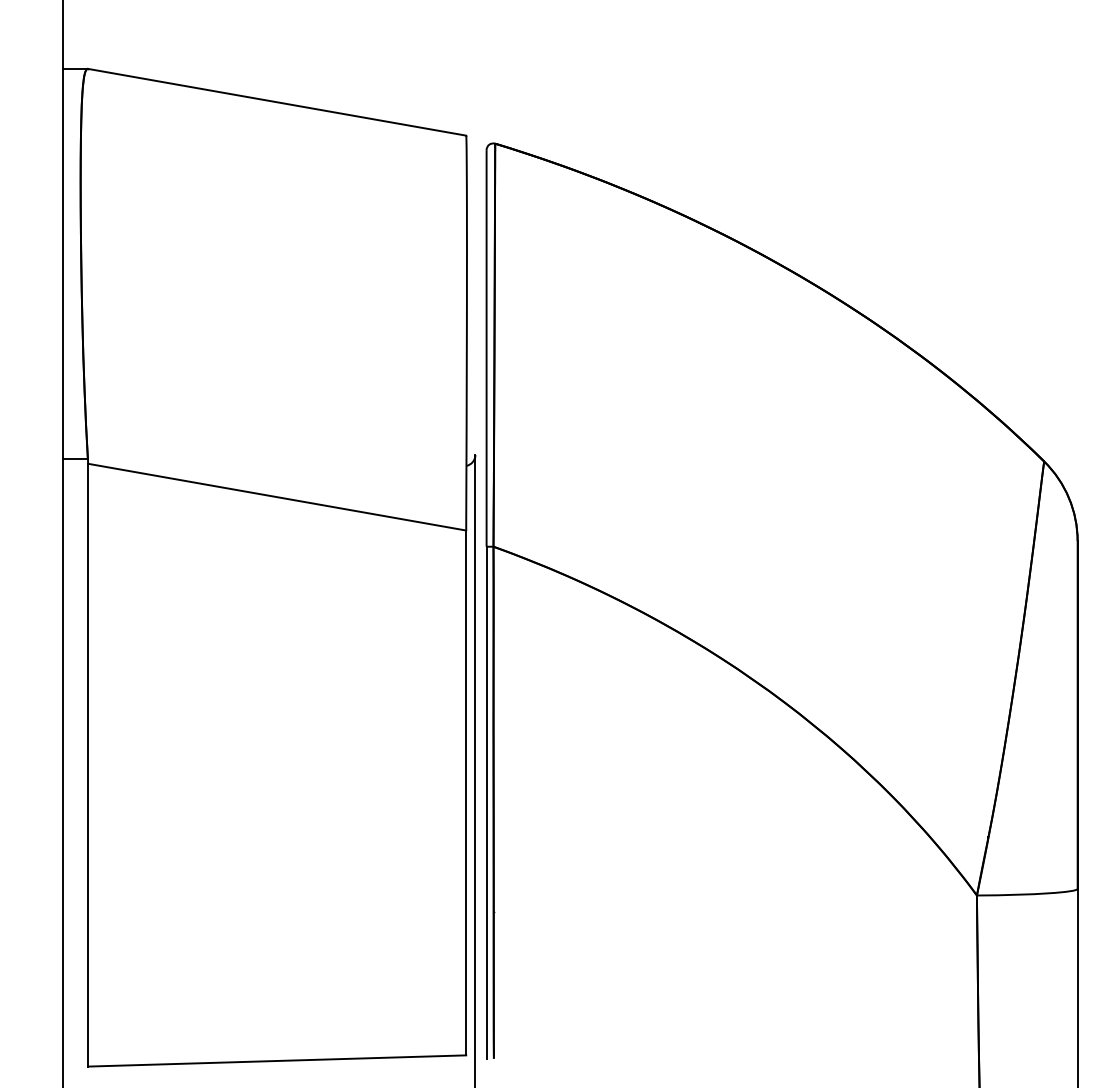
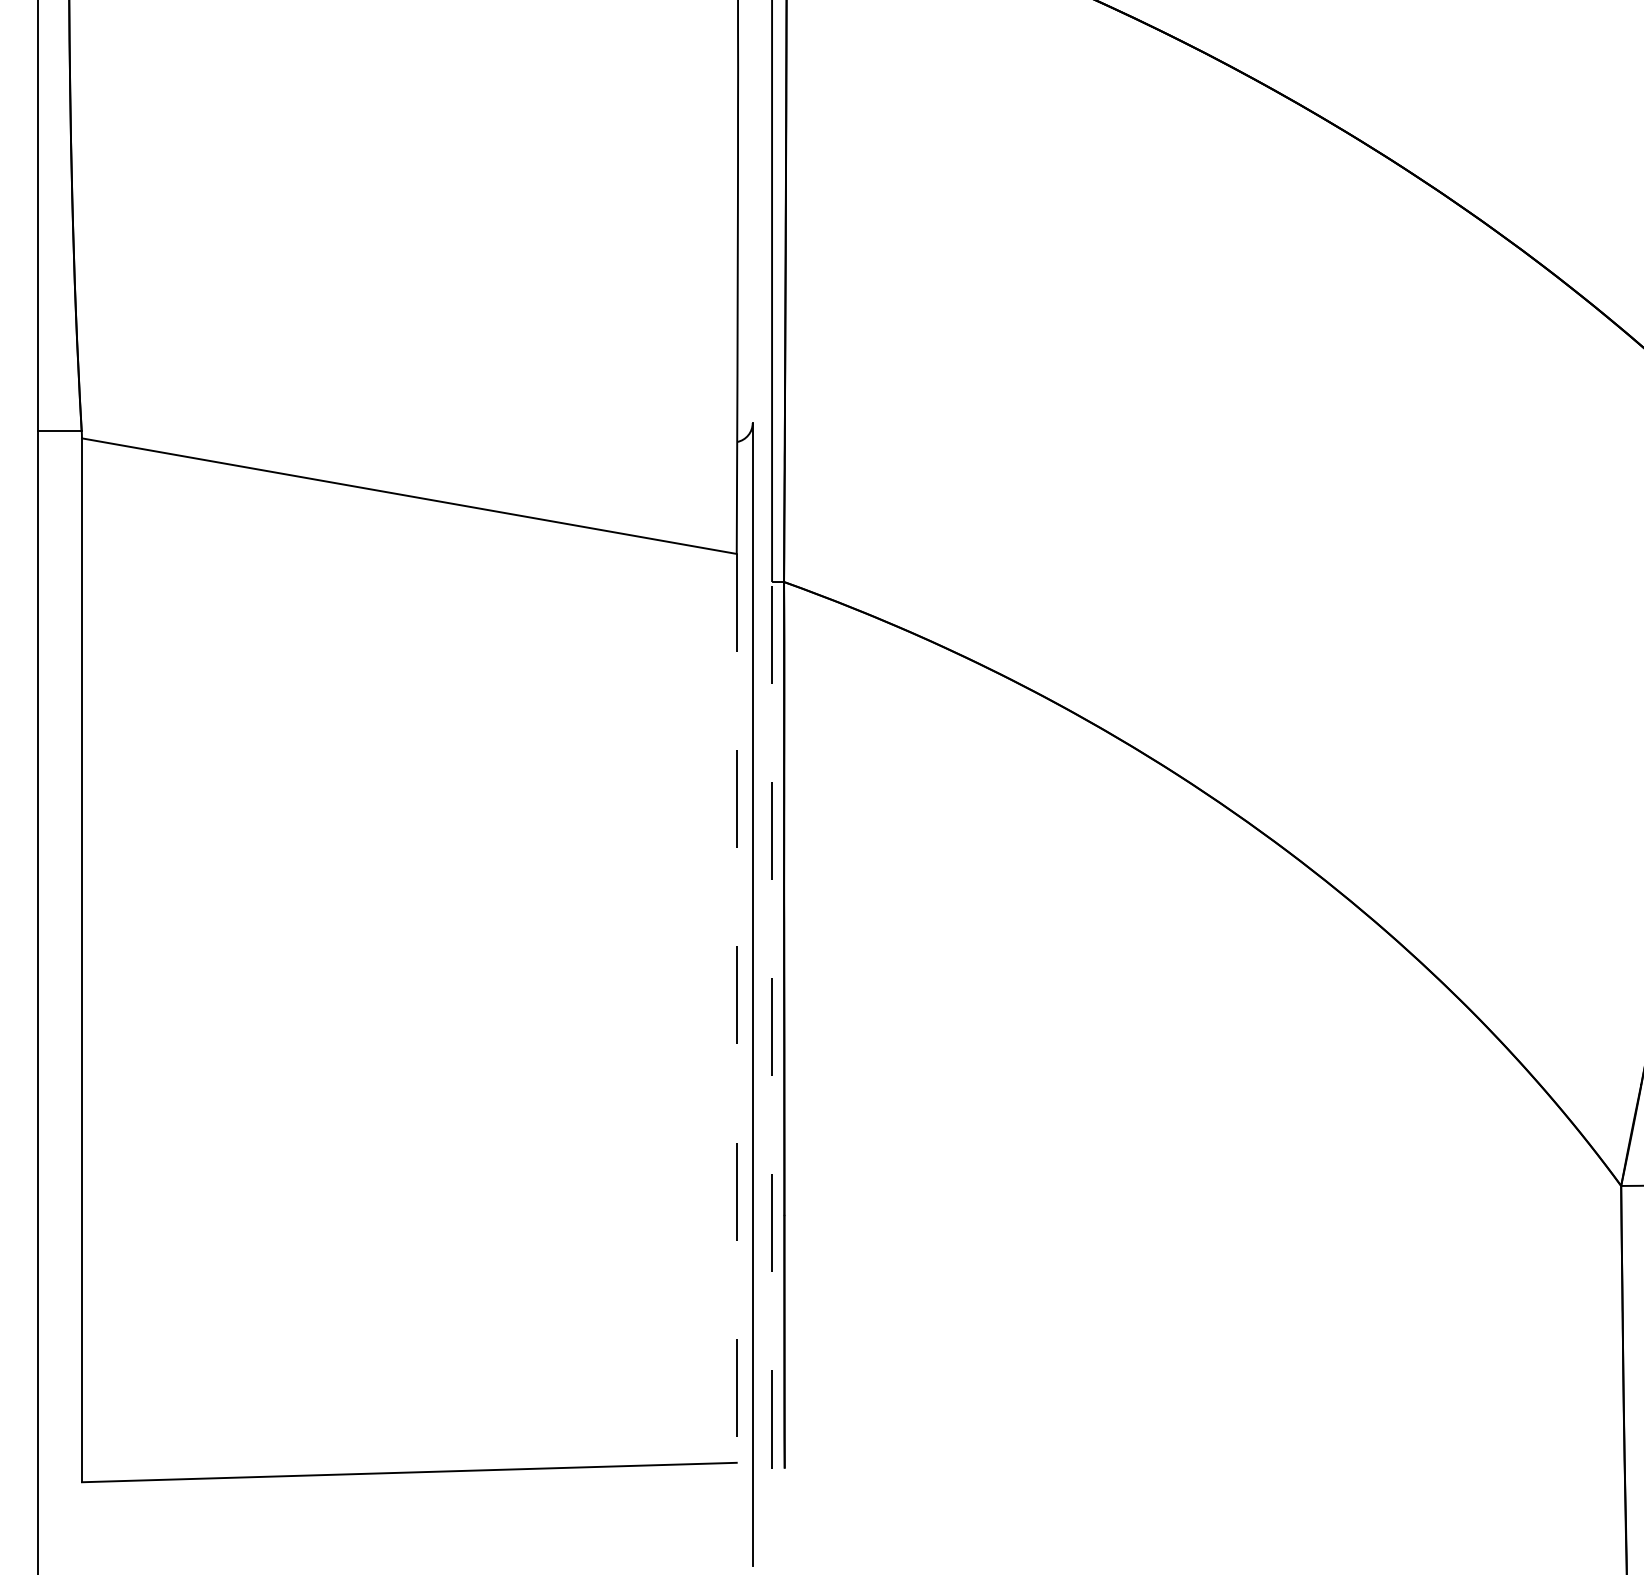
line: (466, 793) -> (737, 1009), solid -> dashed
line: (486, 802) -> (771, 1024), solid -> dashed

